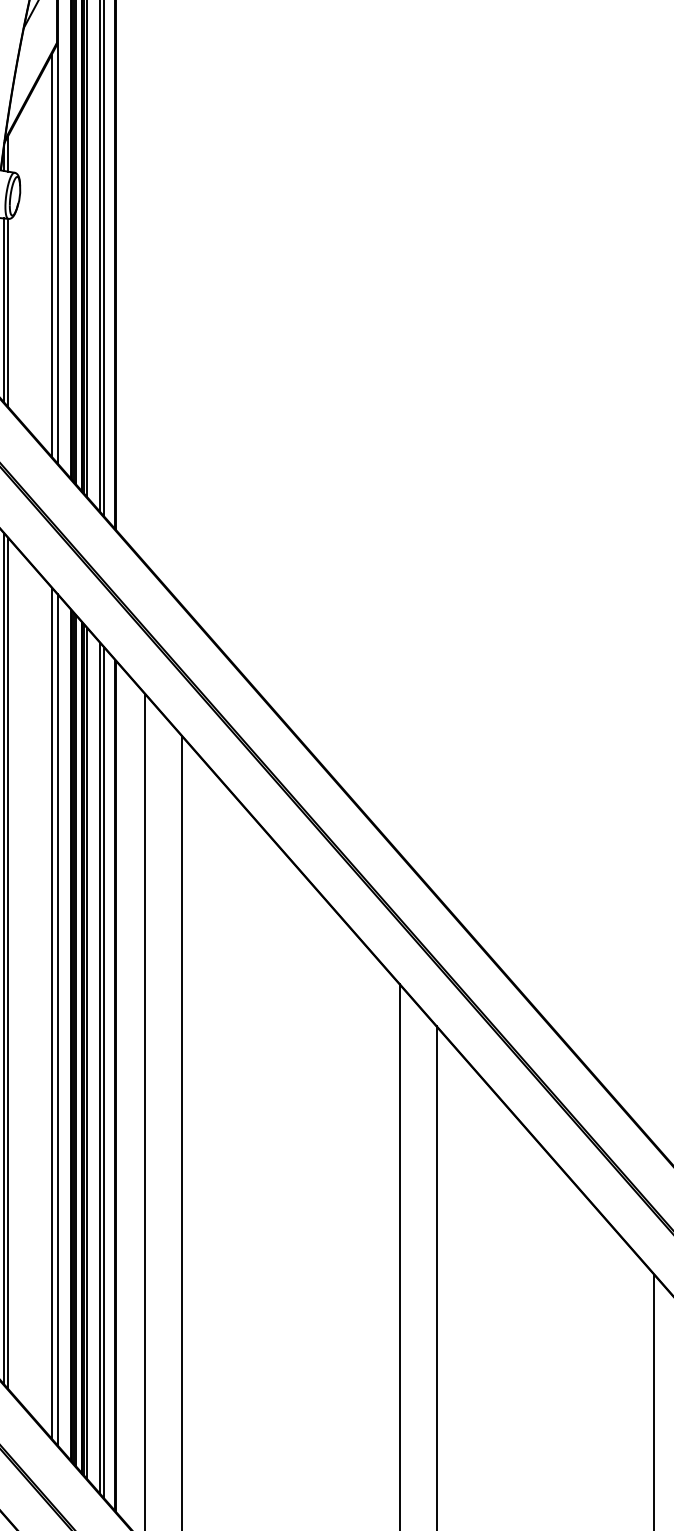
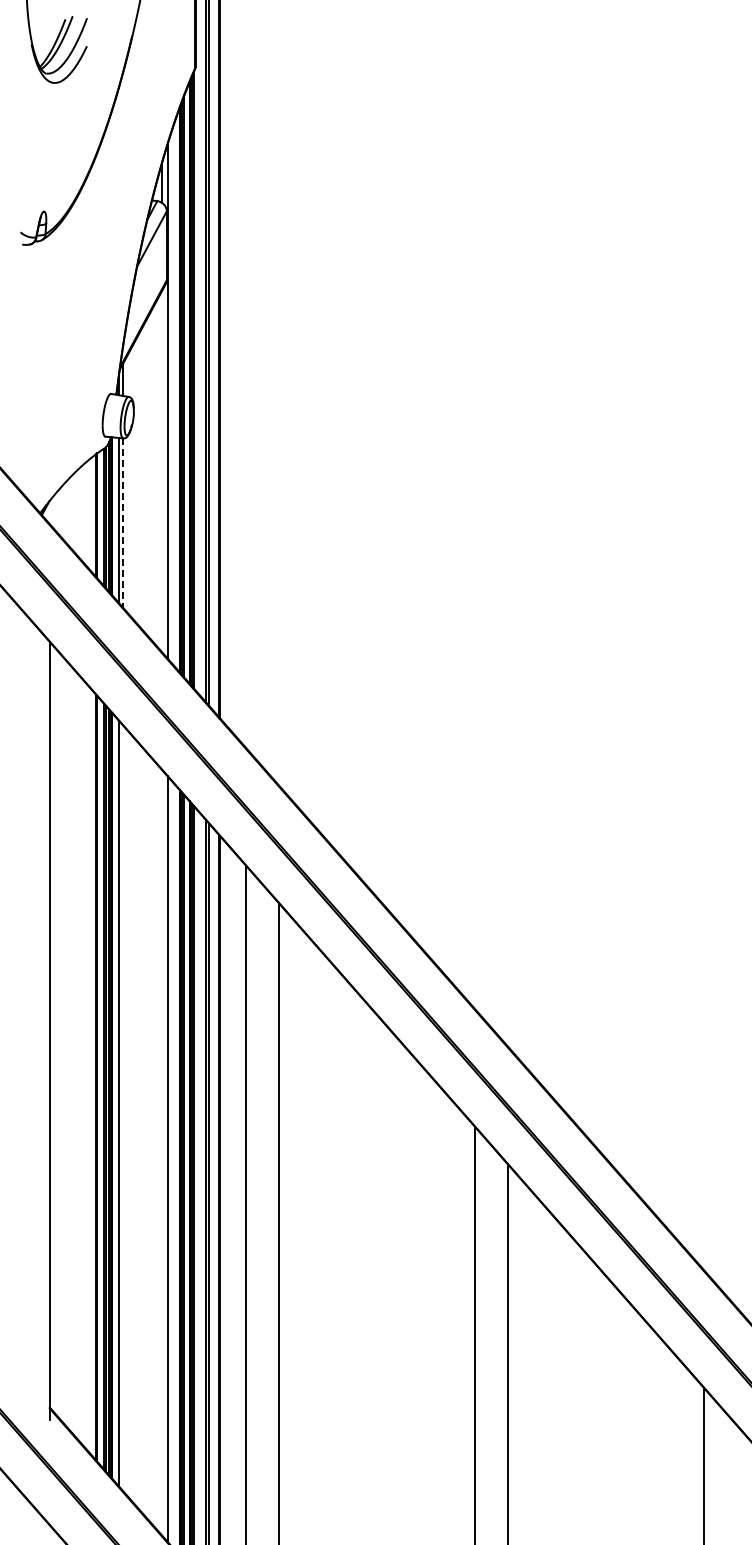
line: (52, 255) -> (162, 471), removed
line: (8, 313) -> (123, 523), solid -> dashed
line: (8, 963) -> (123, 1108), removed
line: (52, 1012) -> (162, 1152), removed

